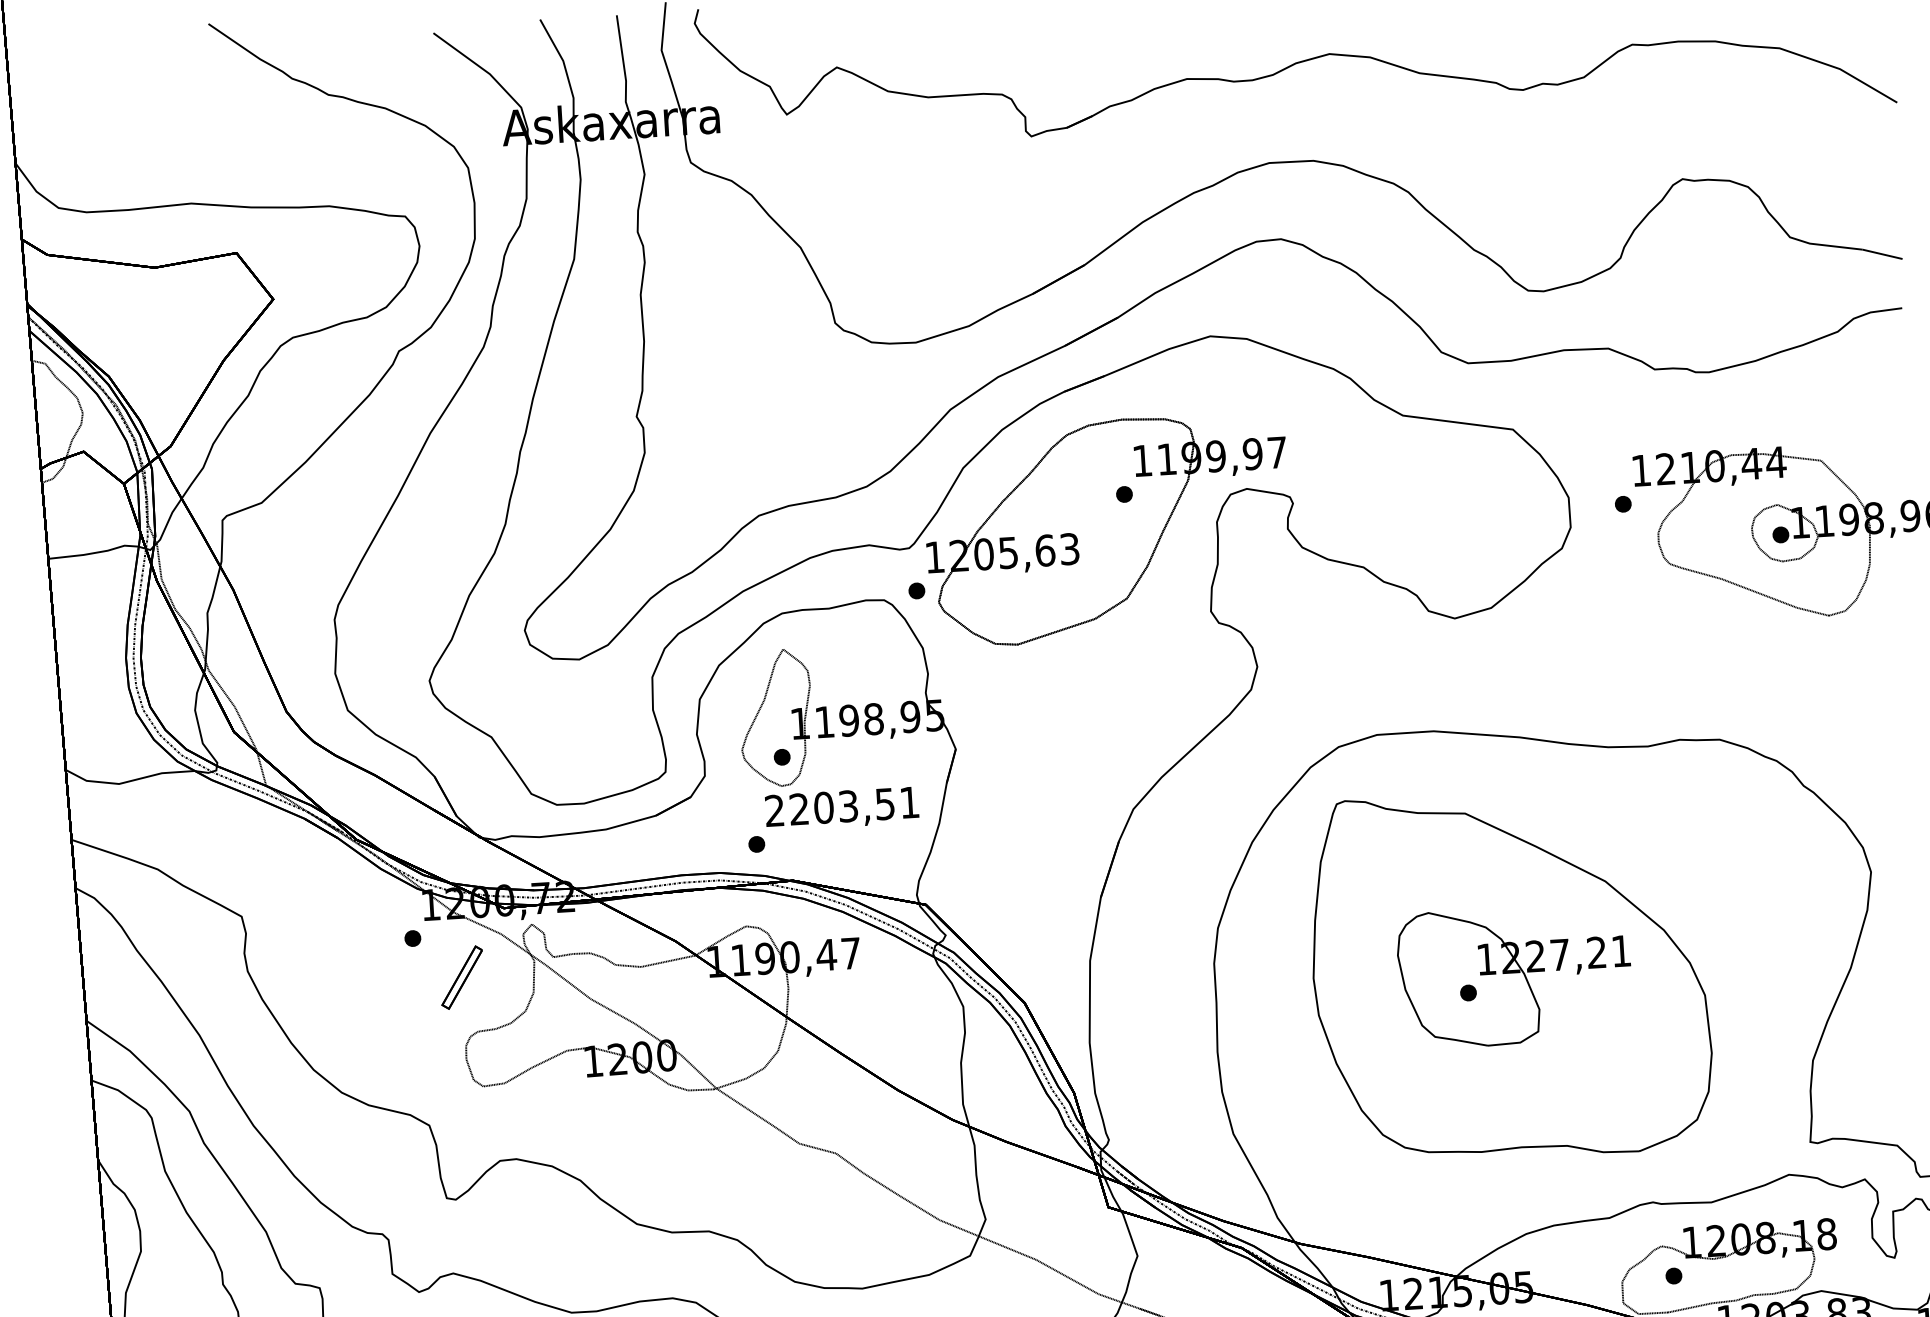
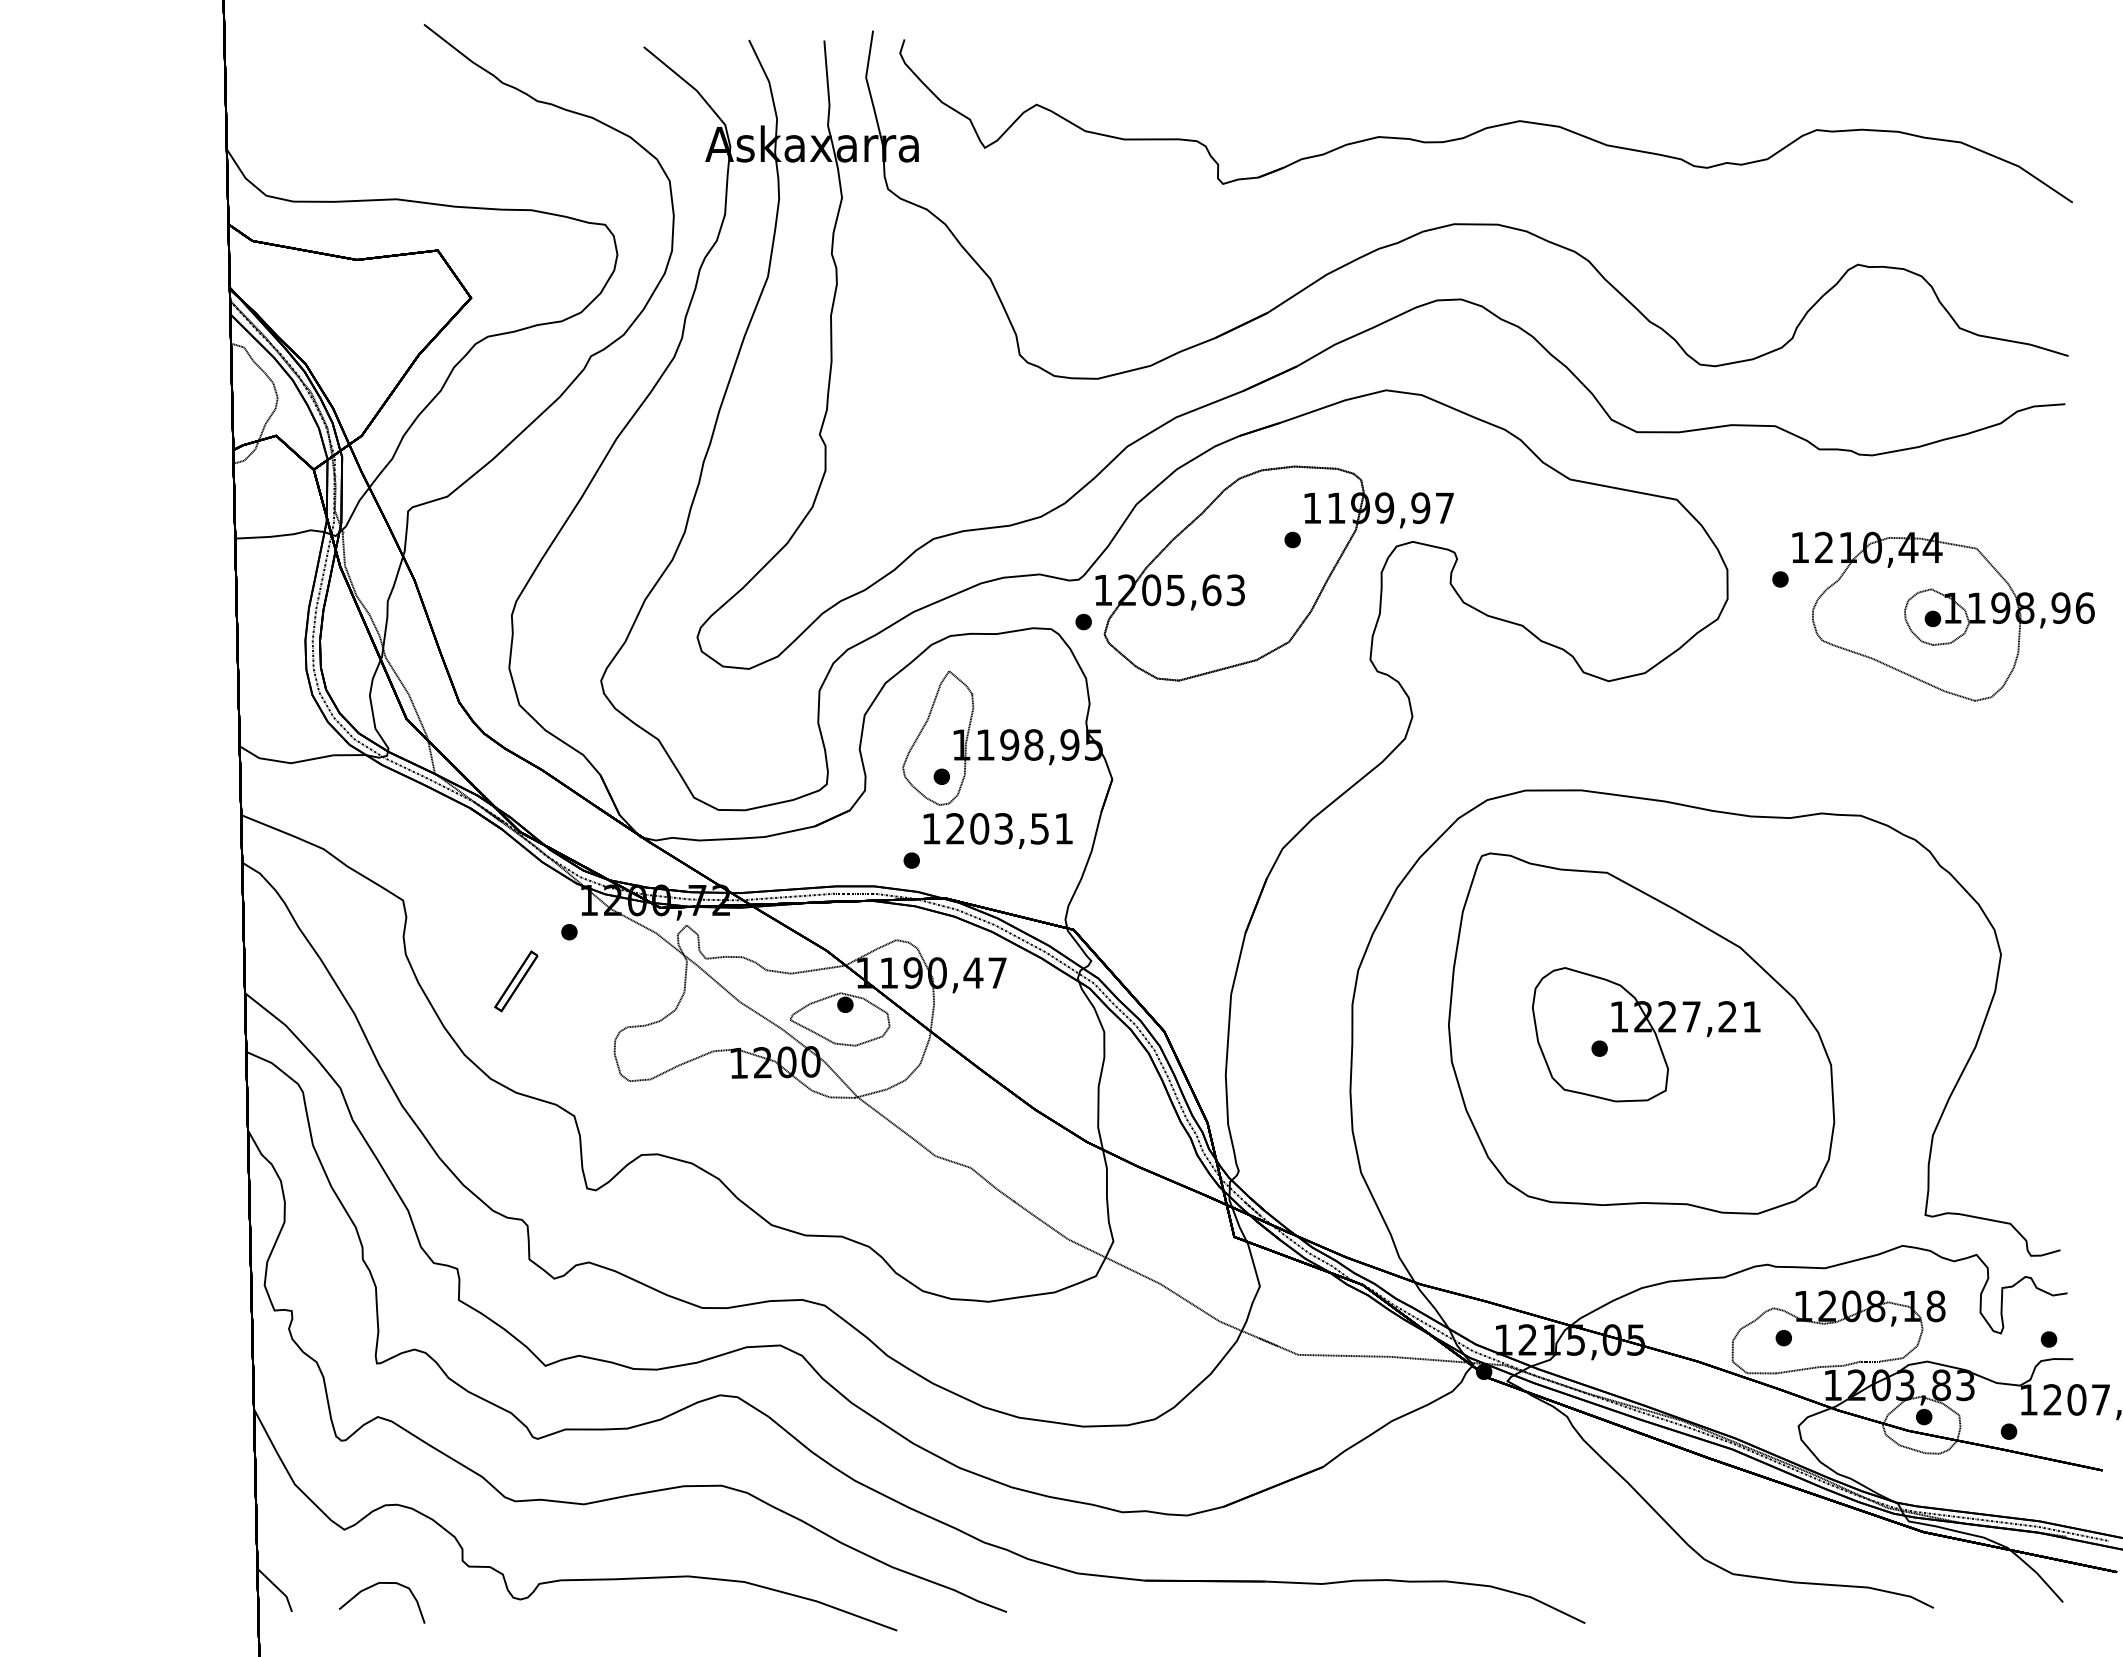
text: (774, 810) -> (931, 828), 2203,51 -> 1203,51
part: (462, 977) -> (516, 981), moved
part: (694, 1010) -> (840, 1019), added

